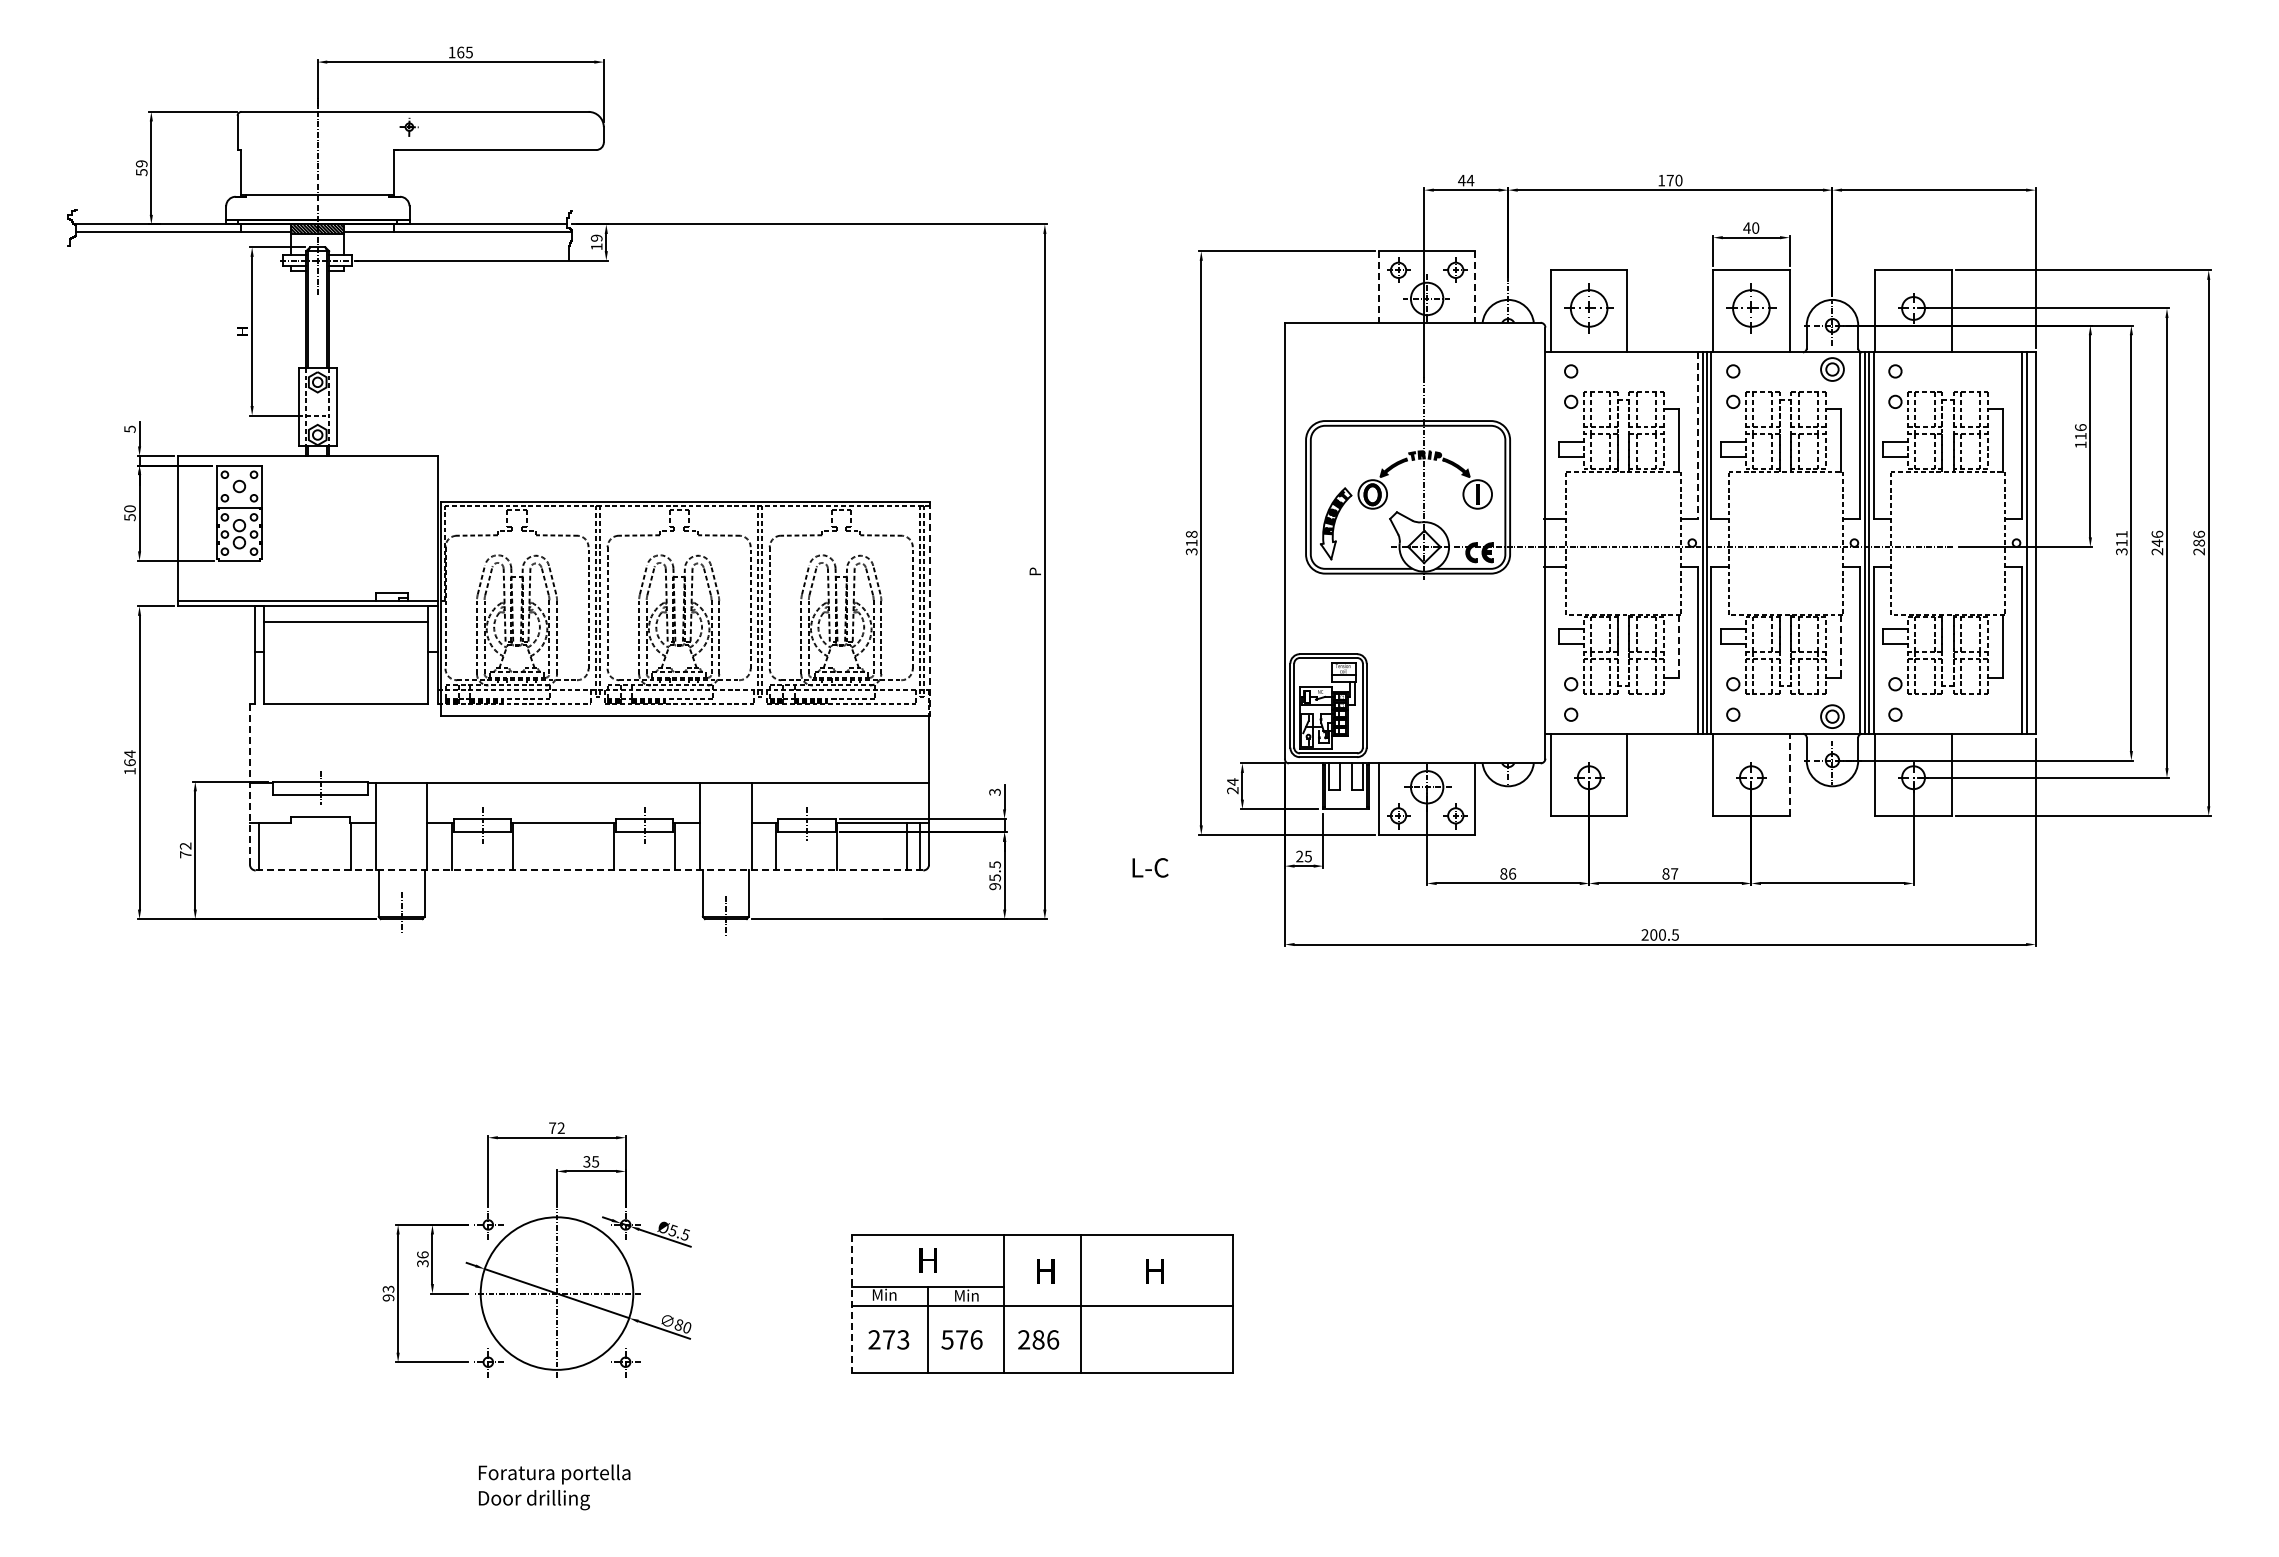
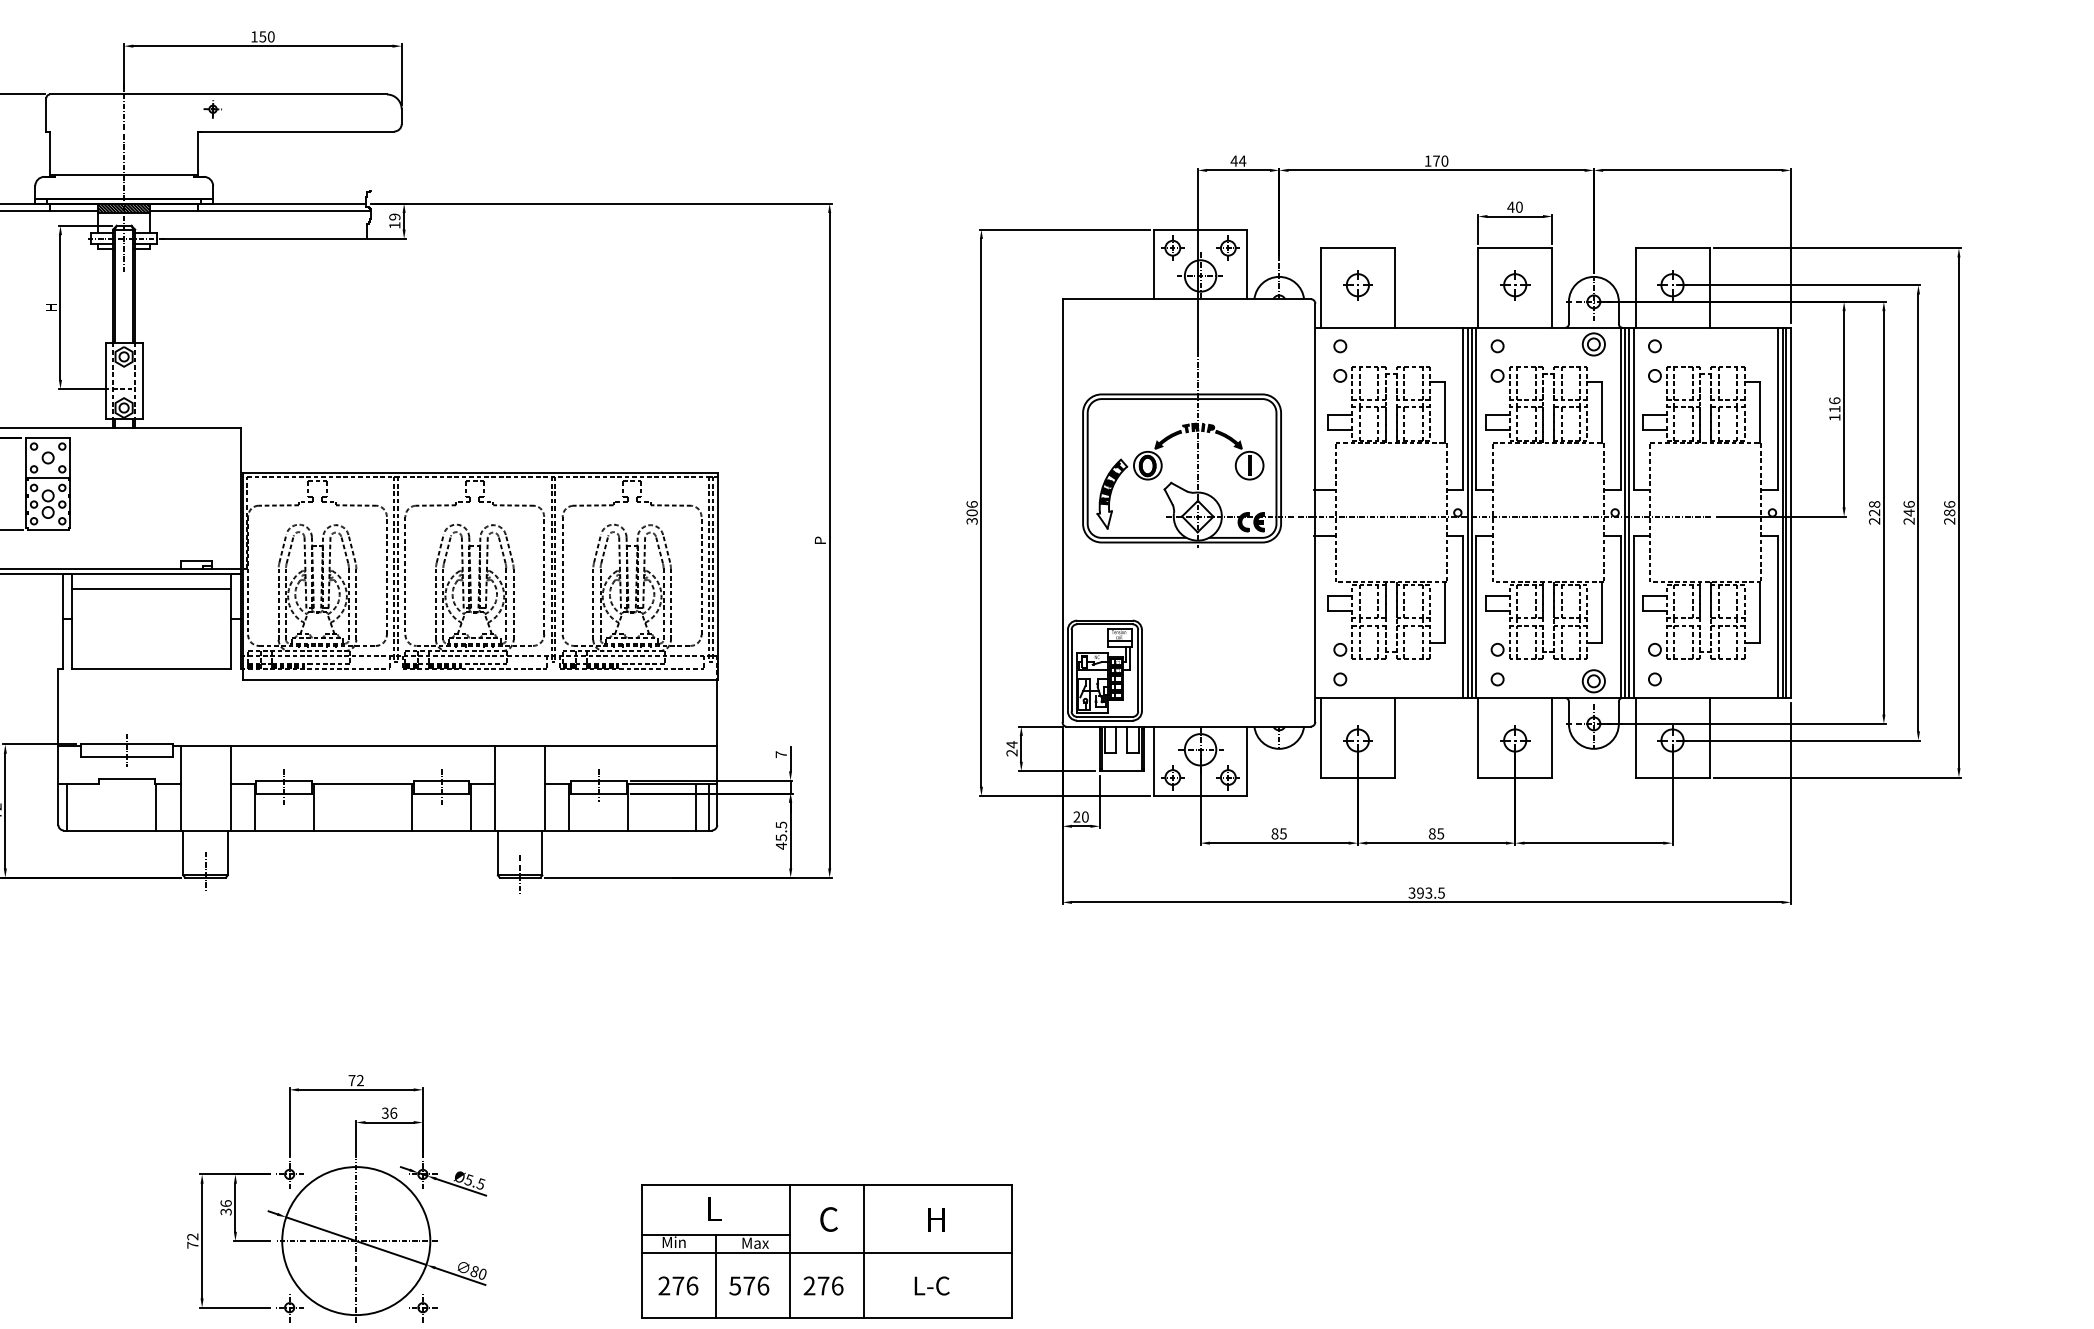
text: (464, 52) -> (266, 36), 165 -> 150
line: (1379, 287) -> (1154, 264), dashed -> solid
line: (1474, 287) -> (1246, 264), dashed -> solid
part: (1589, 308) -> (1358, 285), size x0.62
part: (1751, 308) -> (1515, 285), size x0.62
line: (1698, 436) -> (1463, 409), dashed -> solid
text: (1191, 538) -> (971, 508), 318 -> 306
line: (2030, 542) -> (1786, 512), added
text: (2121, 542) -> (1874, 512), 311 -> 228
line: (929, 608) -> (717, 576), dashed -> solid
line: (1678, 646) -> (1444, 613), dashed -> solid
line: (1841, 646) -> (1602, 613), dashed -> solid
line: (1789, 774) -> (1552, 737), dashed -> solid
line: (249, 784) -> (57, 747), dashed -> solid
text: (994, 791) -> (780, 753), 3 -> 7
text: (1307, 856) -> (1084, 816), 25 -> 20
text: (1150, 867) -> (932, 1285), moved
line: (589, 870) -> (387, 830), dashed -> solid
text: (1512, 873) -> (1283, 833), 86 -> 85
text: (1674, 873) -> (1440, 833), 87 -> 85
text: (994, 886) -> (780, 846), 95.5 -> 45.5
text: (1653, 934) -> (1420, 892), 200.5 -> 393.5
text: (595, 1161) -> (393, 1112), 35 -> 36
text: (929, 1260) -> (717, 1208), H -> L
text: (1044, 1271) -> (829, 1219), H -> C
text: (388, 1293) -> (192, 1240), 93 -> 72
text: (974, 1295) -> (761, 1242), Min -> Max
line: (851, 1304) -> (642, 1251), dashed -> solid
text: (903, 1339) -> (692, 1285), 273 -> 276
text: (1038, 1339) -> (823, 1285), 286 -> 276

